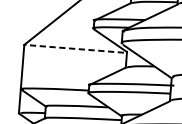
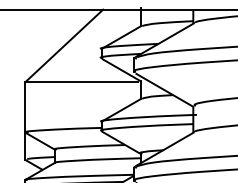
line: (73, 48) -> (80, 82), dashed -> solid

